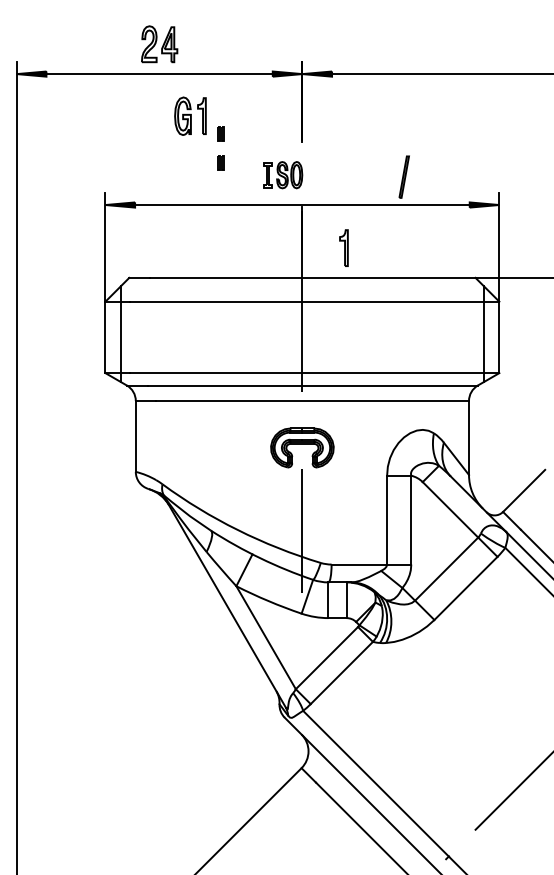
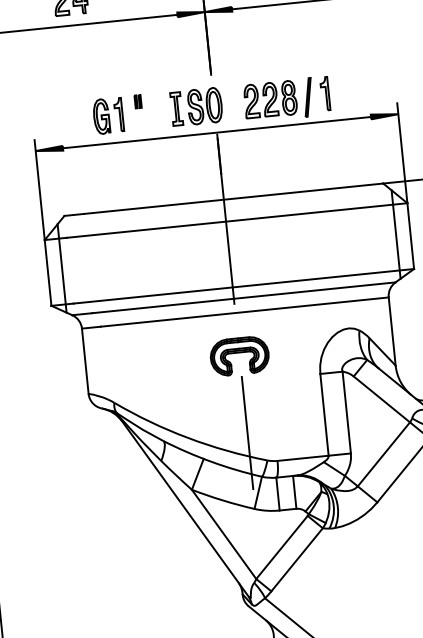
part: (190, 115) -> (108, 115), moved
part: (220, 133) -> (134, 74), removed
part: (283, 174) -> (196, 106), size x1.43
part: (363, 175) -> (270, 99), added
part: (343, 247) -> (324, 93), moved

